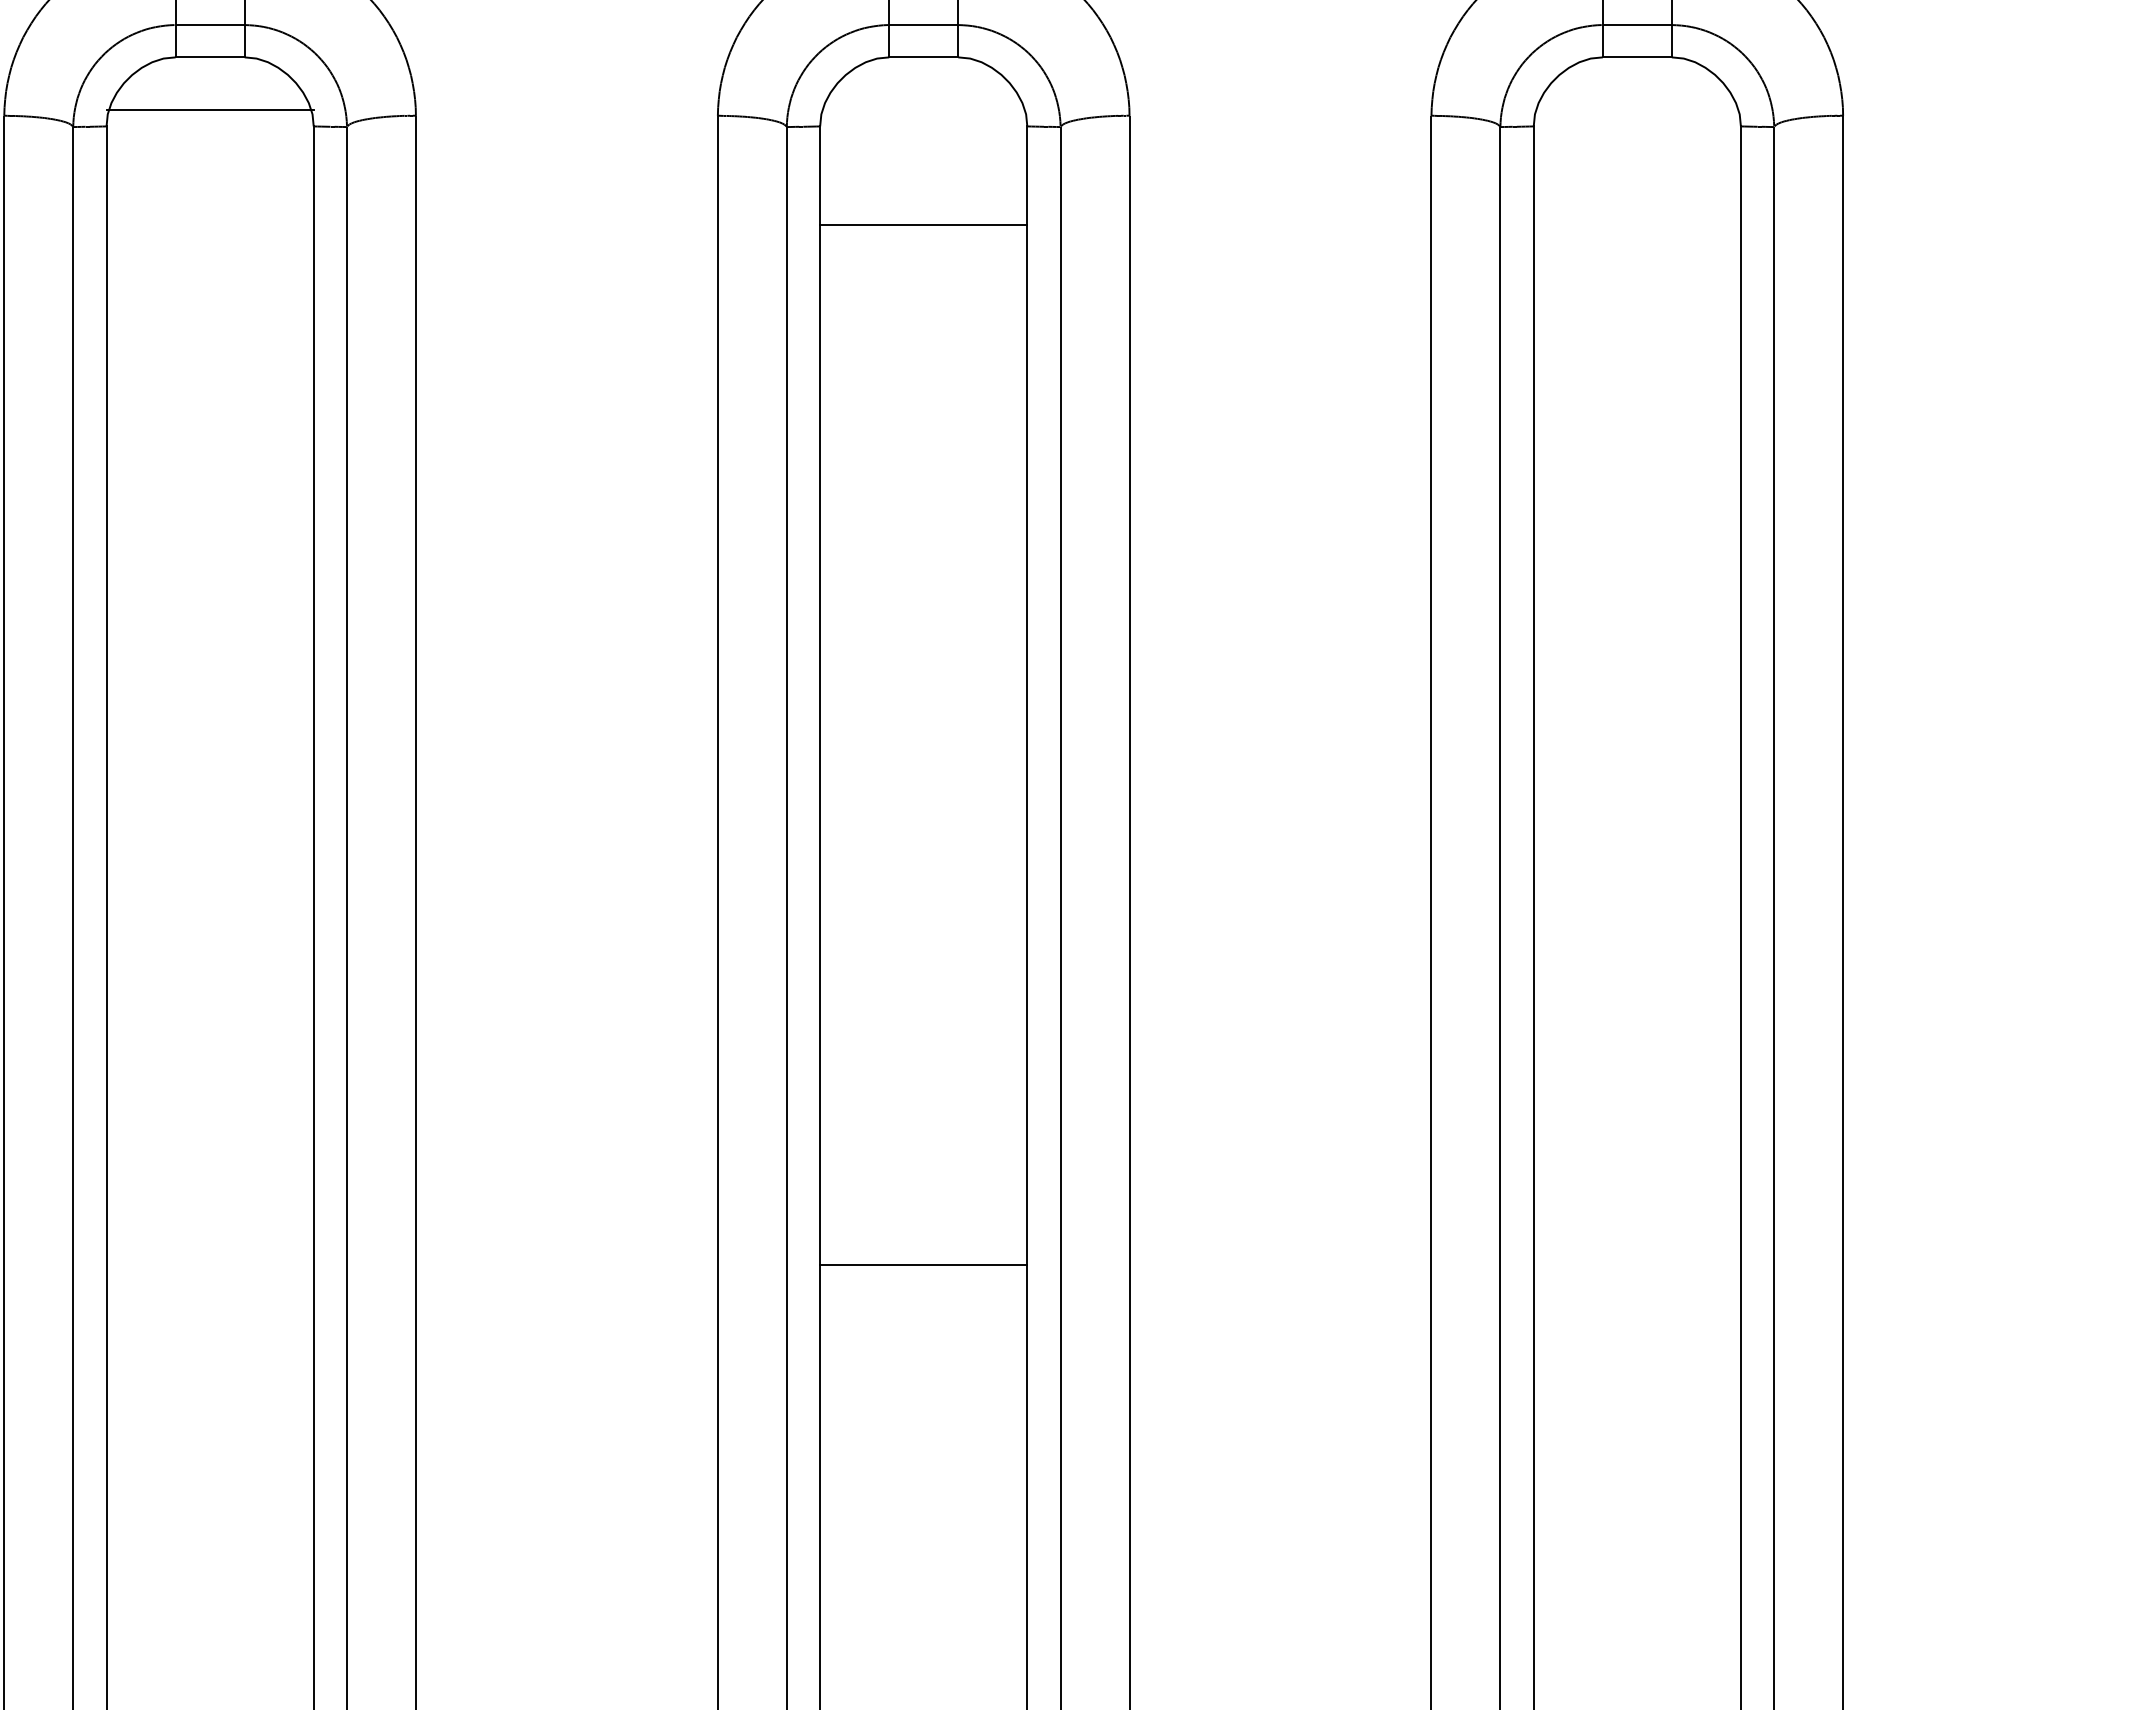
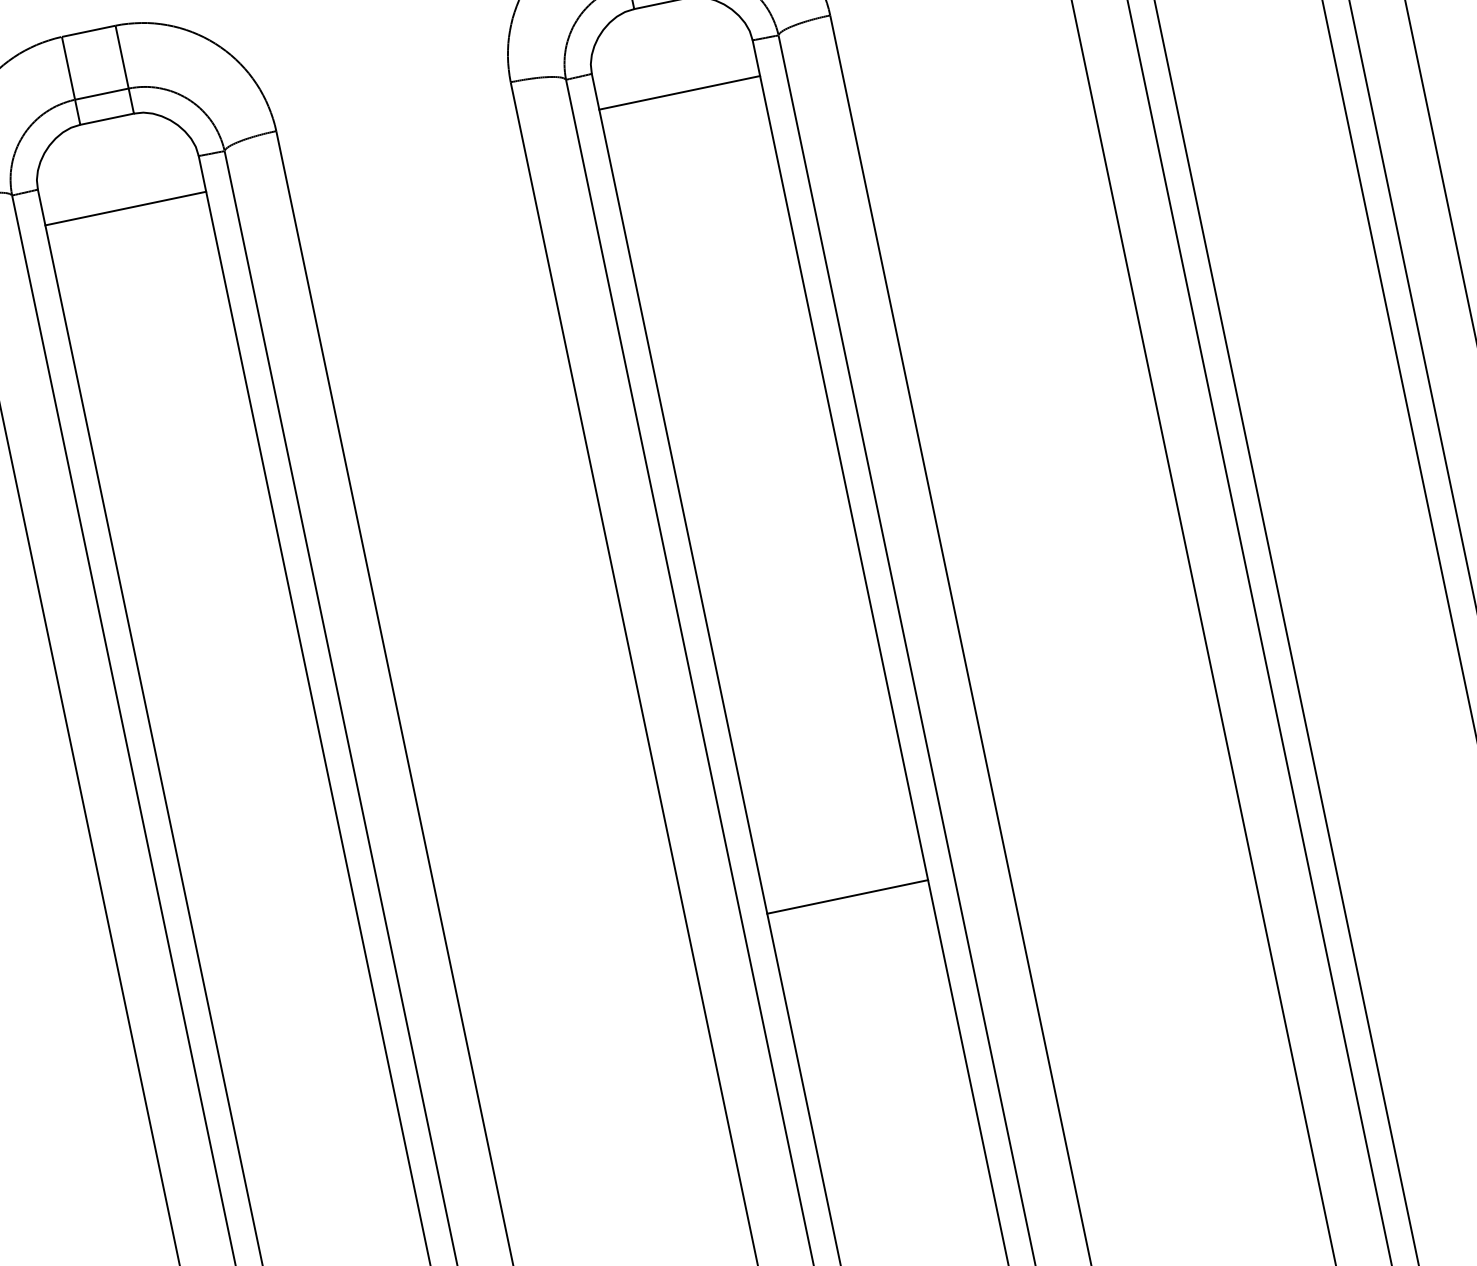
line: (209, 110) -> (125, 208), moved
line: (923, 225) -> (679, 92), moved
line: (923, 1265) -> (847, 897), moved

